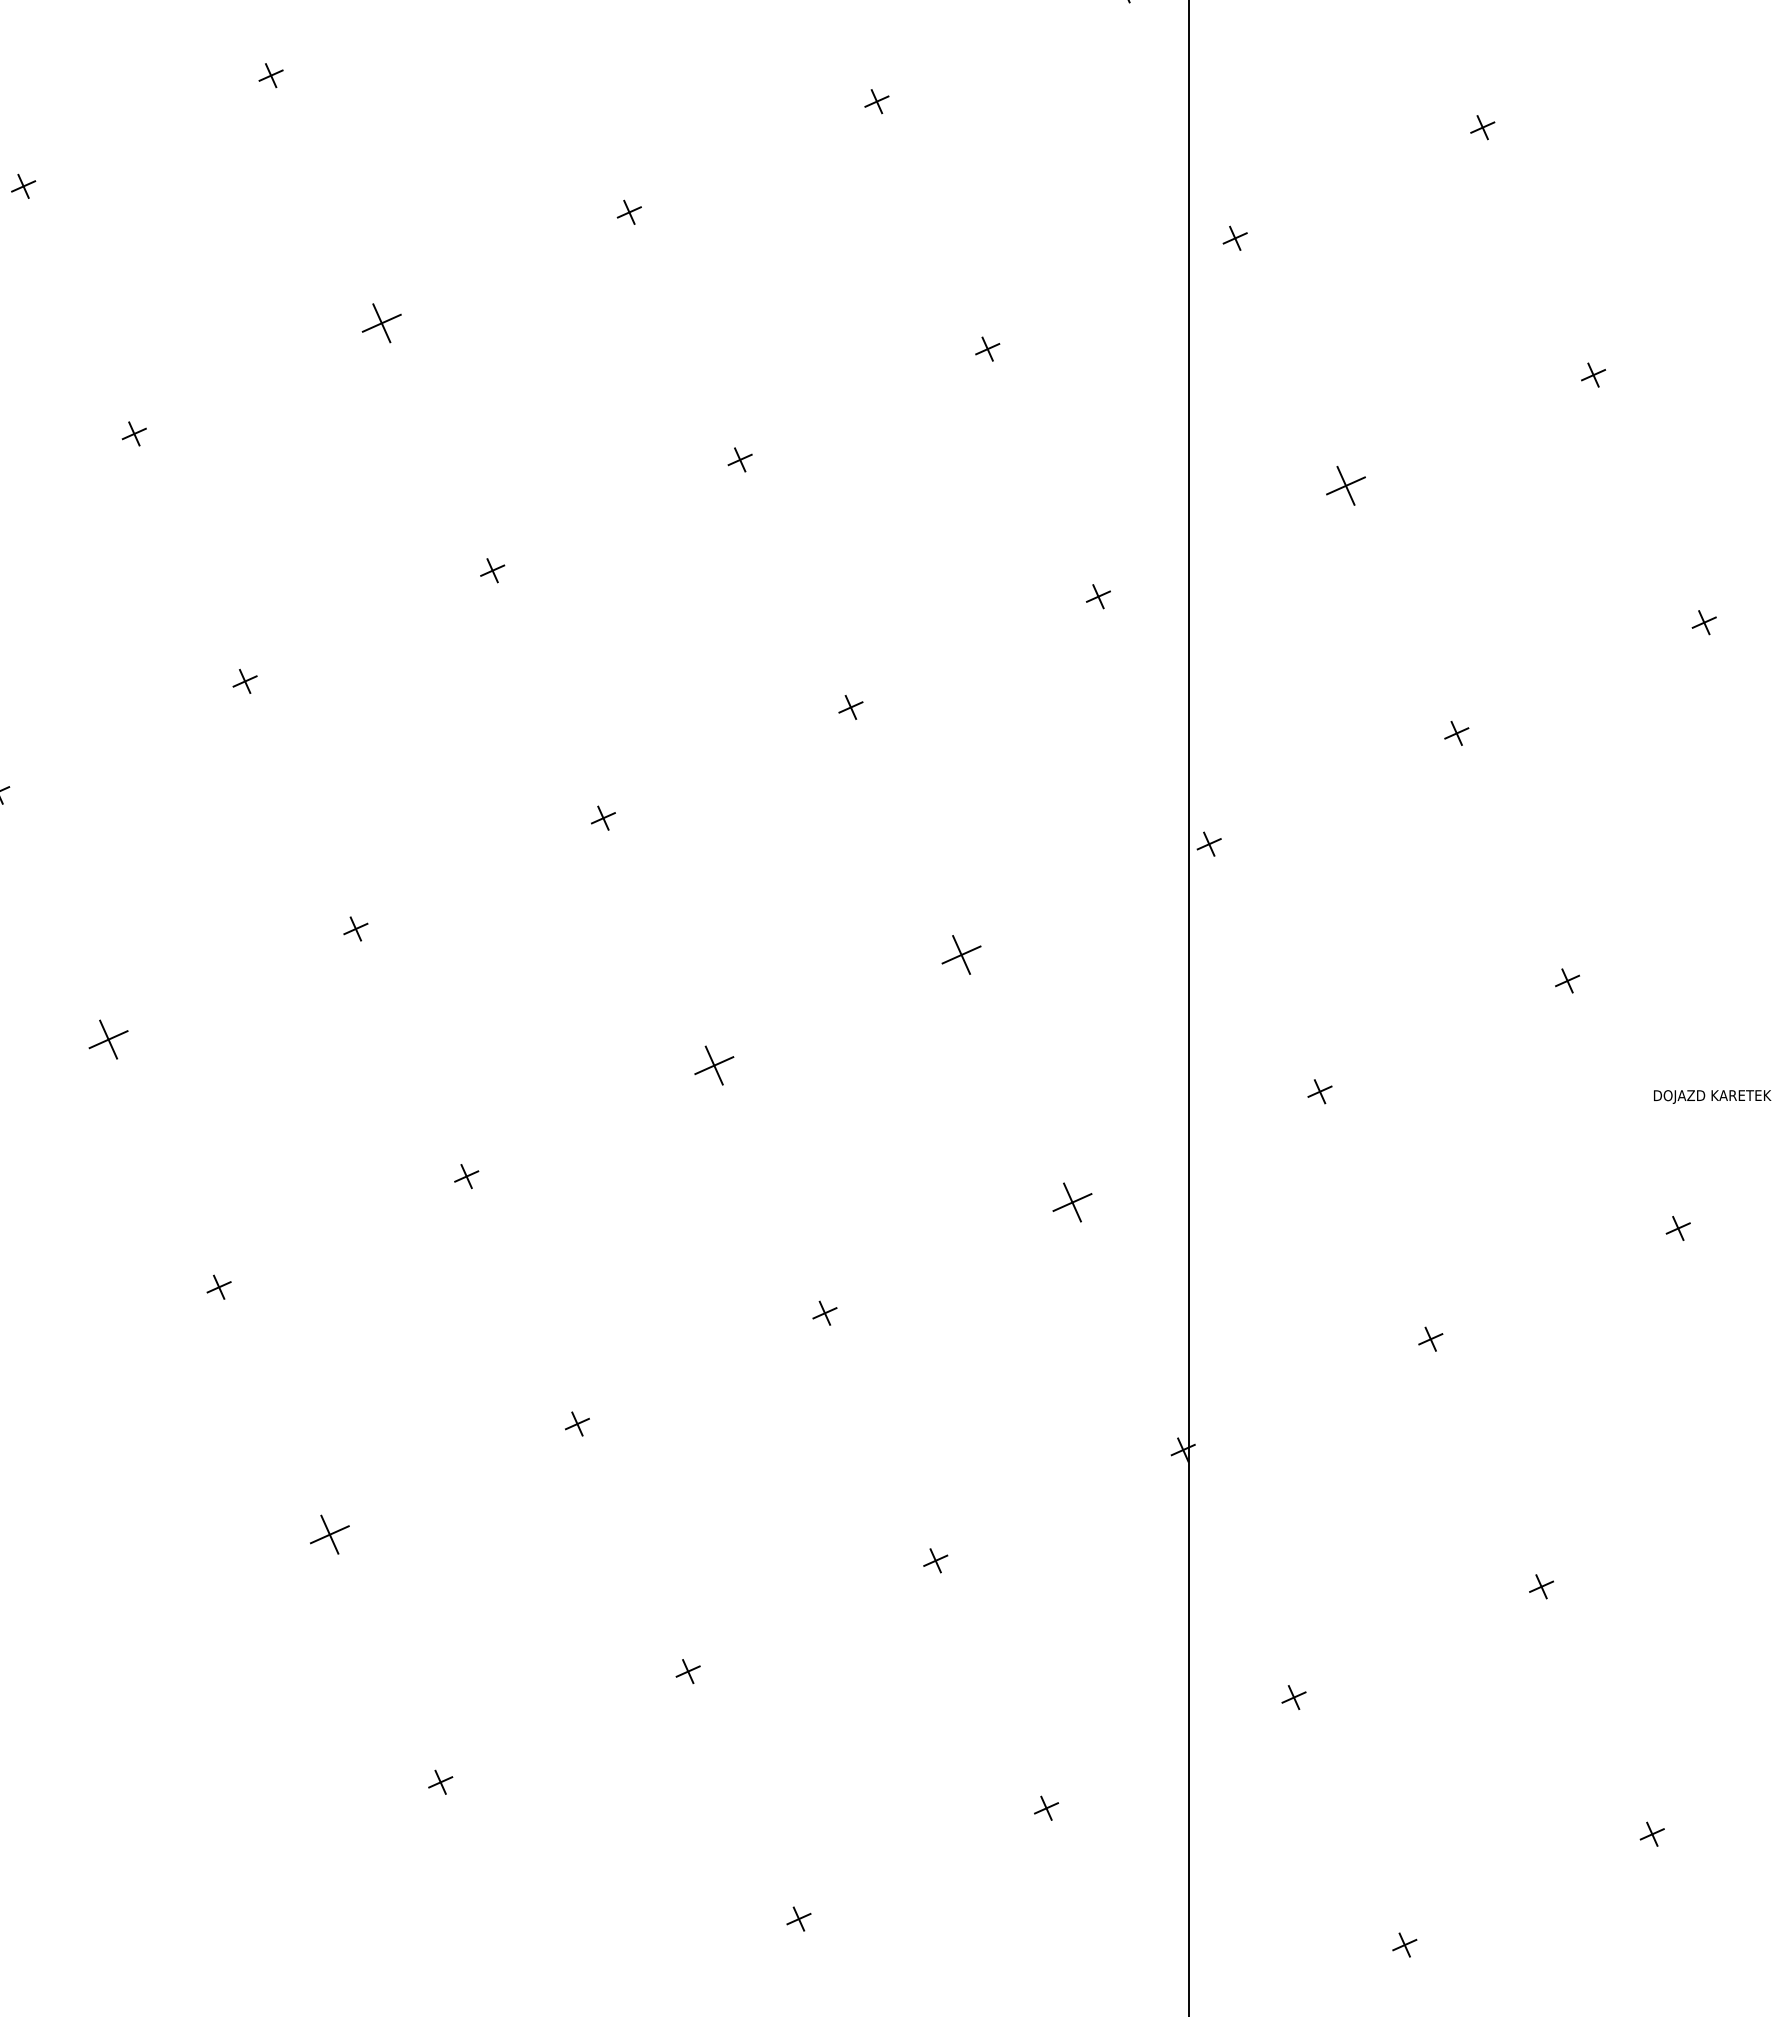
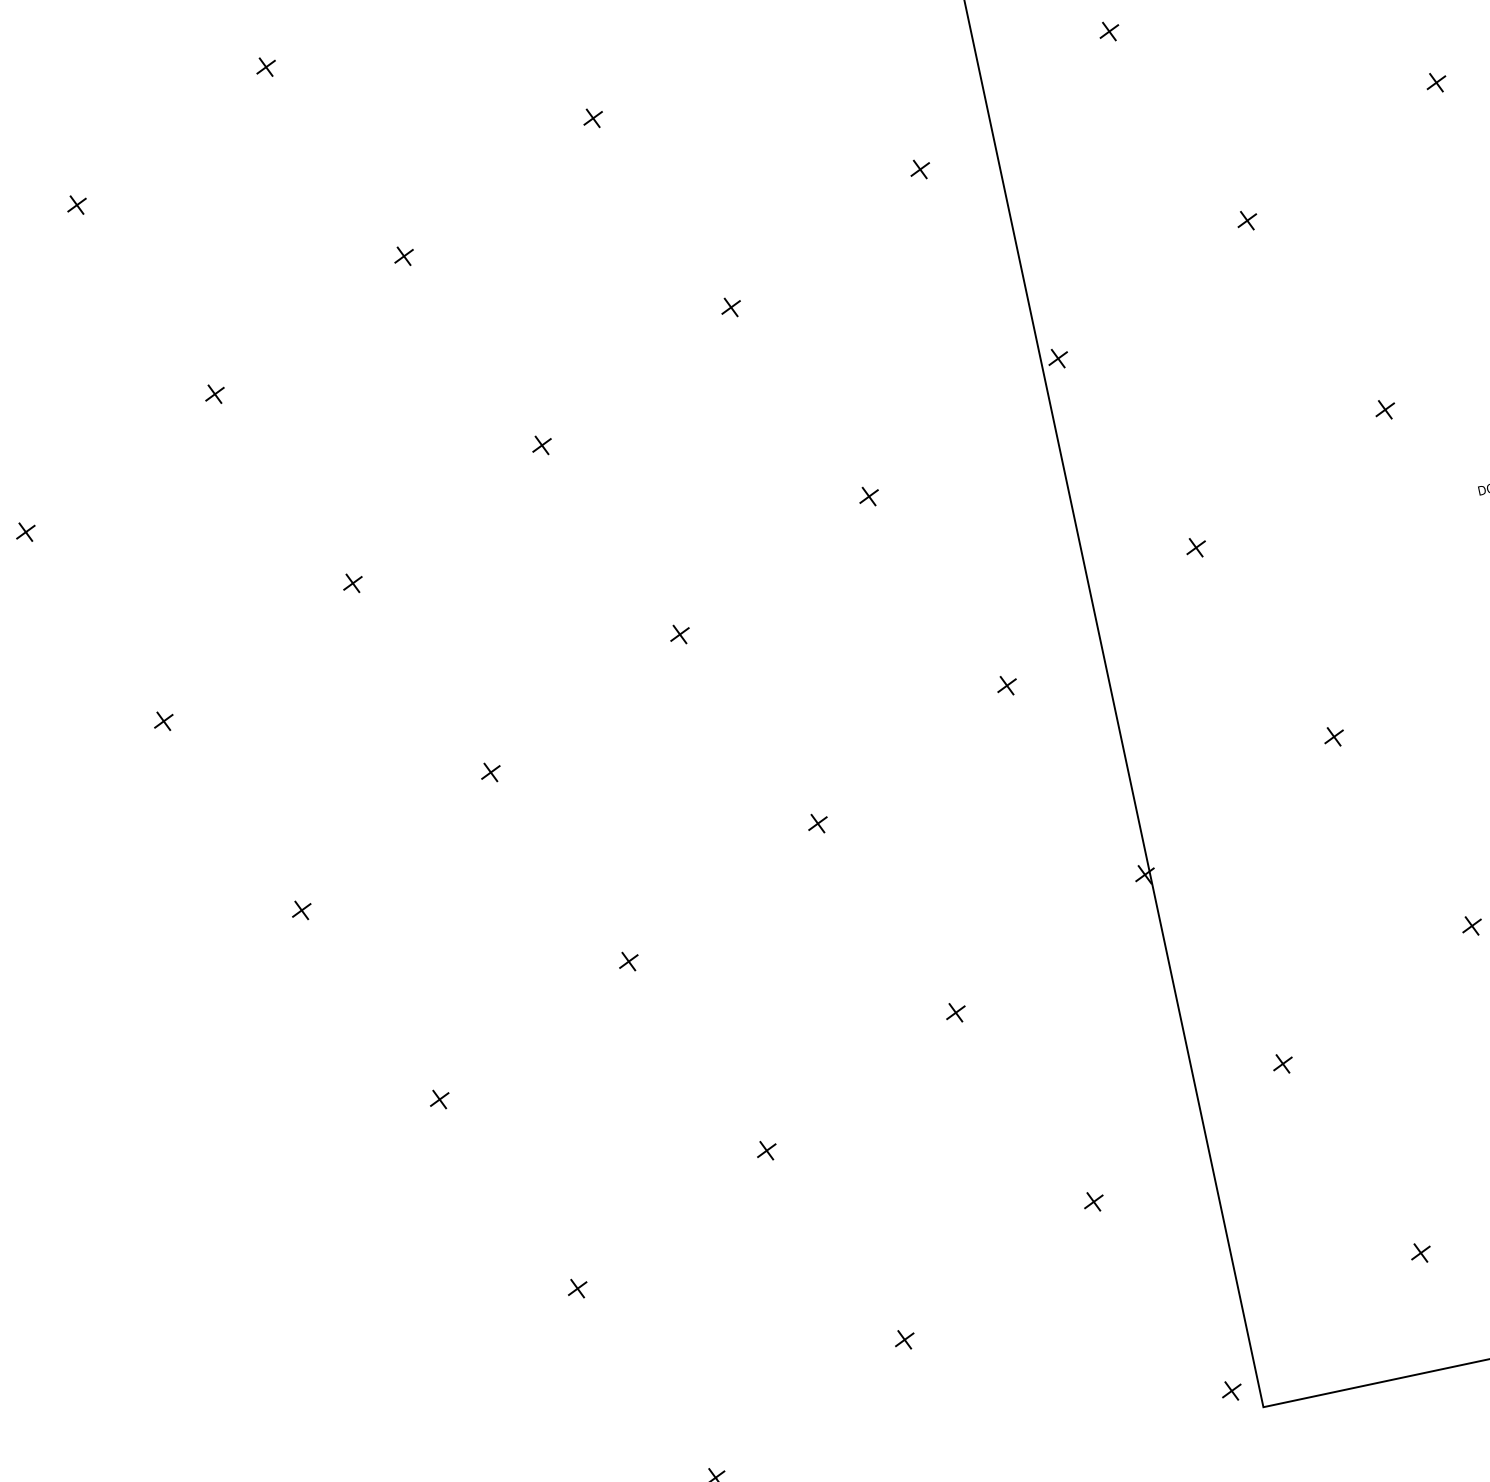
part: (381, 322) -> (265, 66), size x0.62
part: (1345, 485) -> (1108, 31), size x0.62
part: (961, 954) -> (868, 496), size x0.62
part: (107, 1039) -> (163, 721), size x0.62
part: (713, 1065) -> (679, 634), size x0.62
part: (1072, 1202) -> (1007, 685), size x0.62
part: (329, 1534) -> (439, 1099), size x0.62

